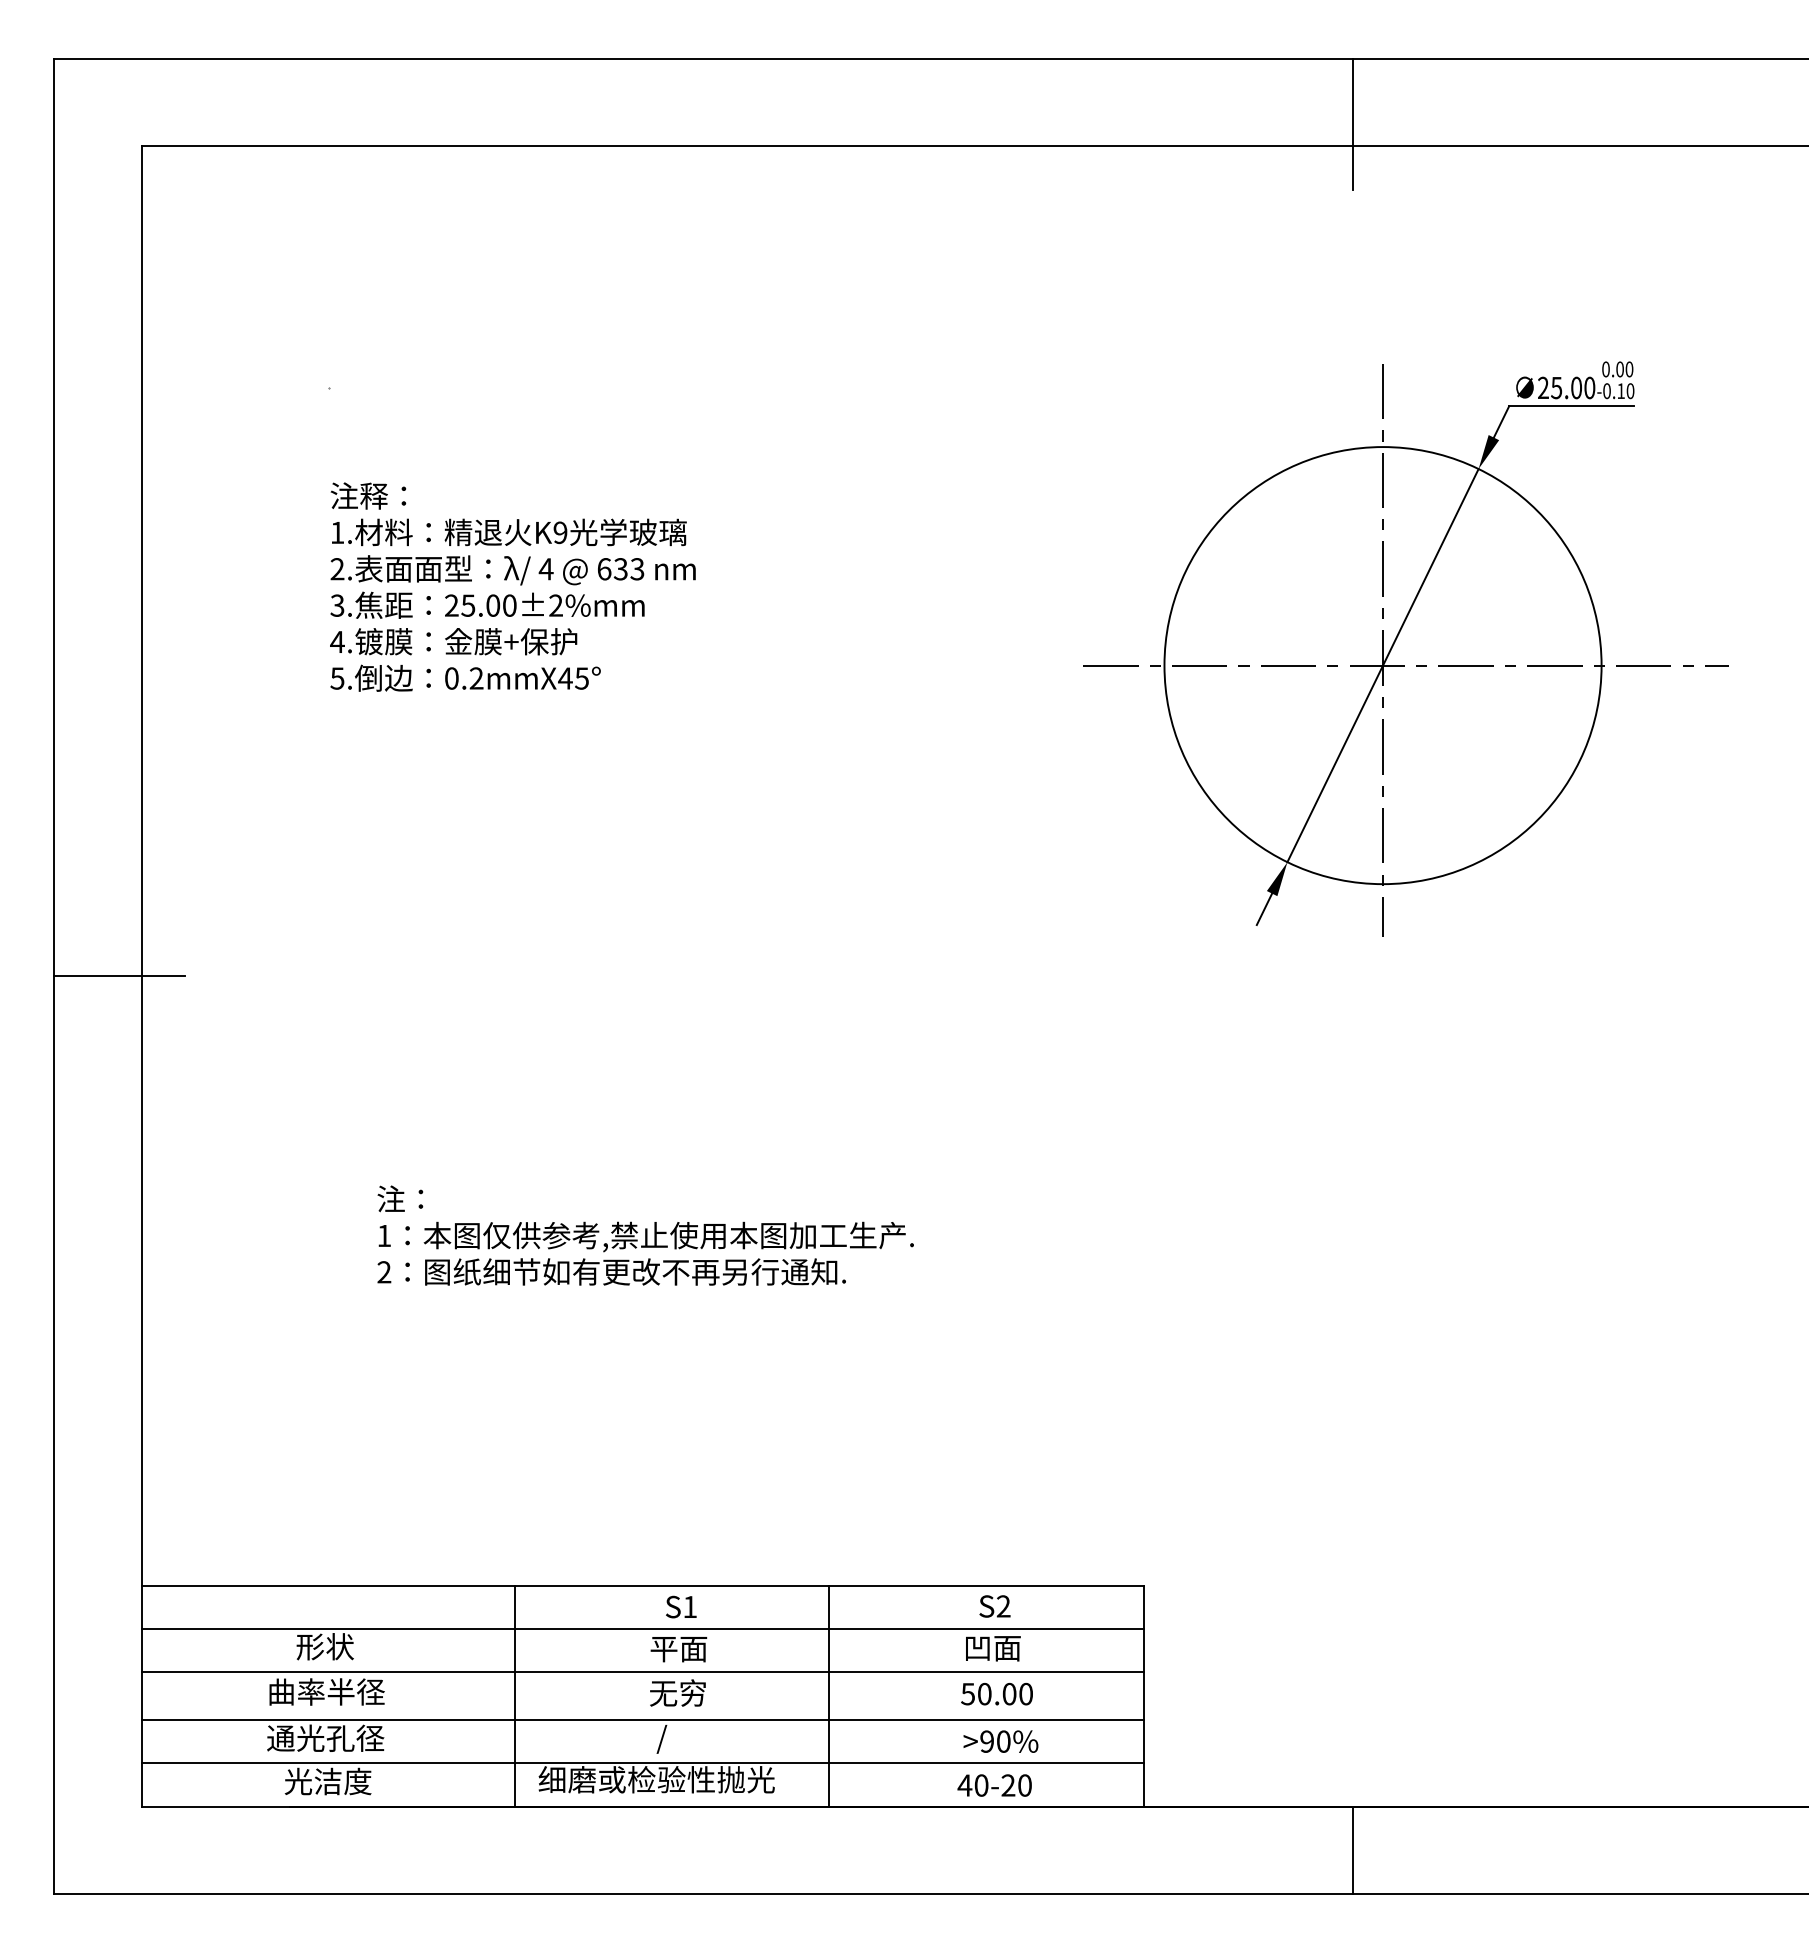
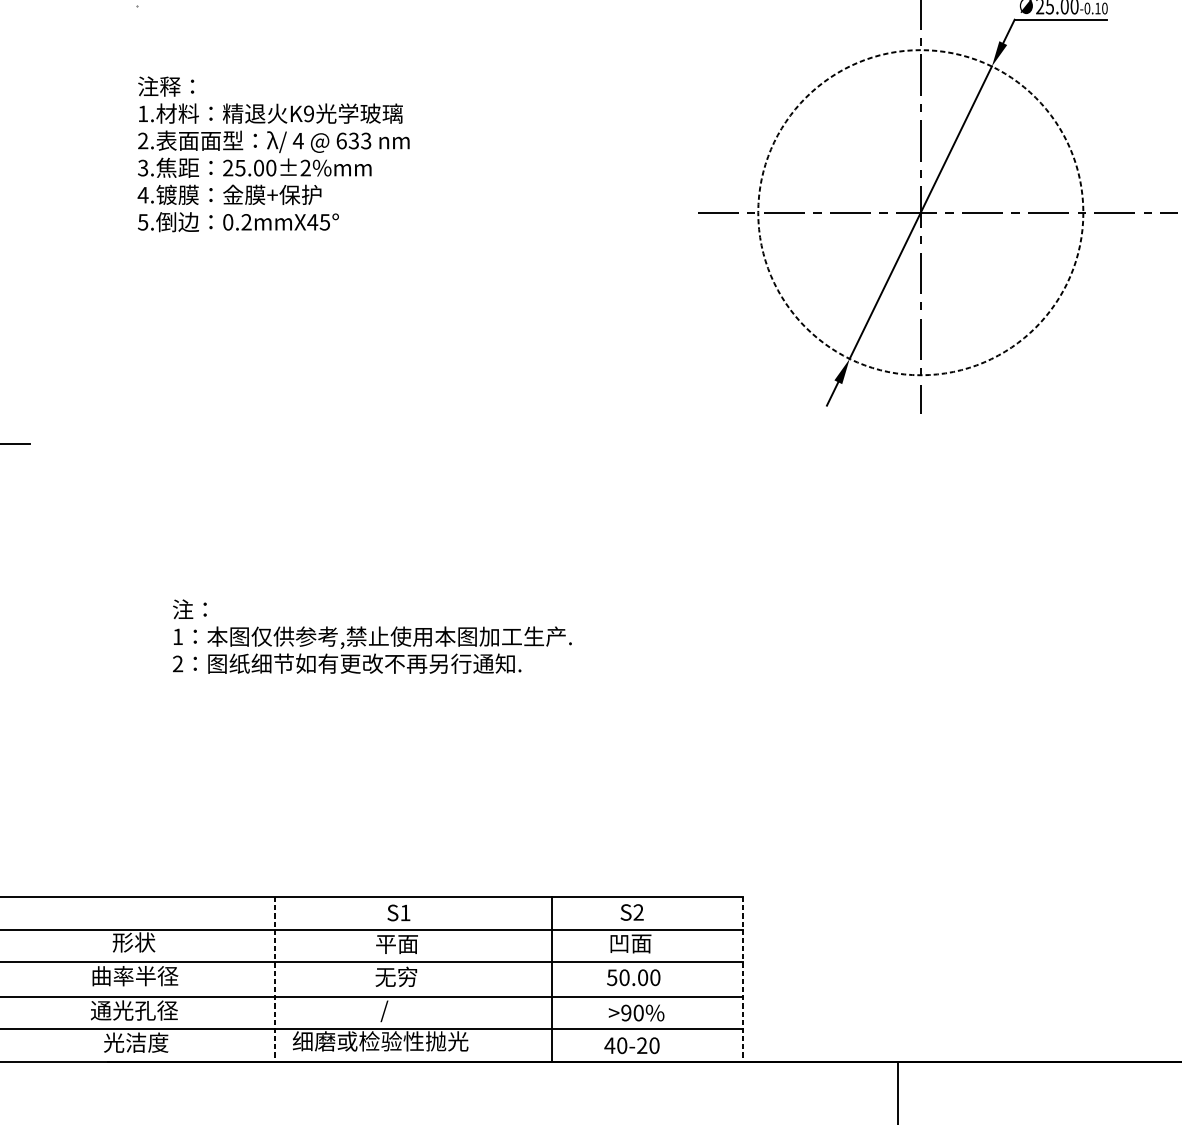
circle: (1382, 665) -> (920, 212), solid -> dashed
line: (829, 1695) -> (552, 978), moved
line: (514, 1696) -> (274, 979), solid -> dashed
line: (1144, 1696) -> (743, 979), solid -> dashed

